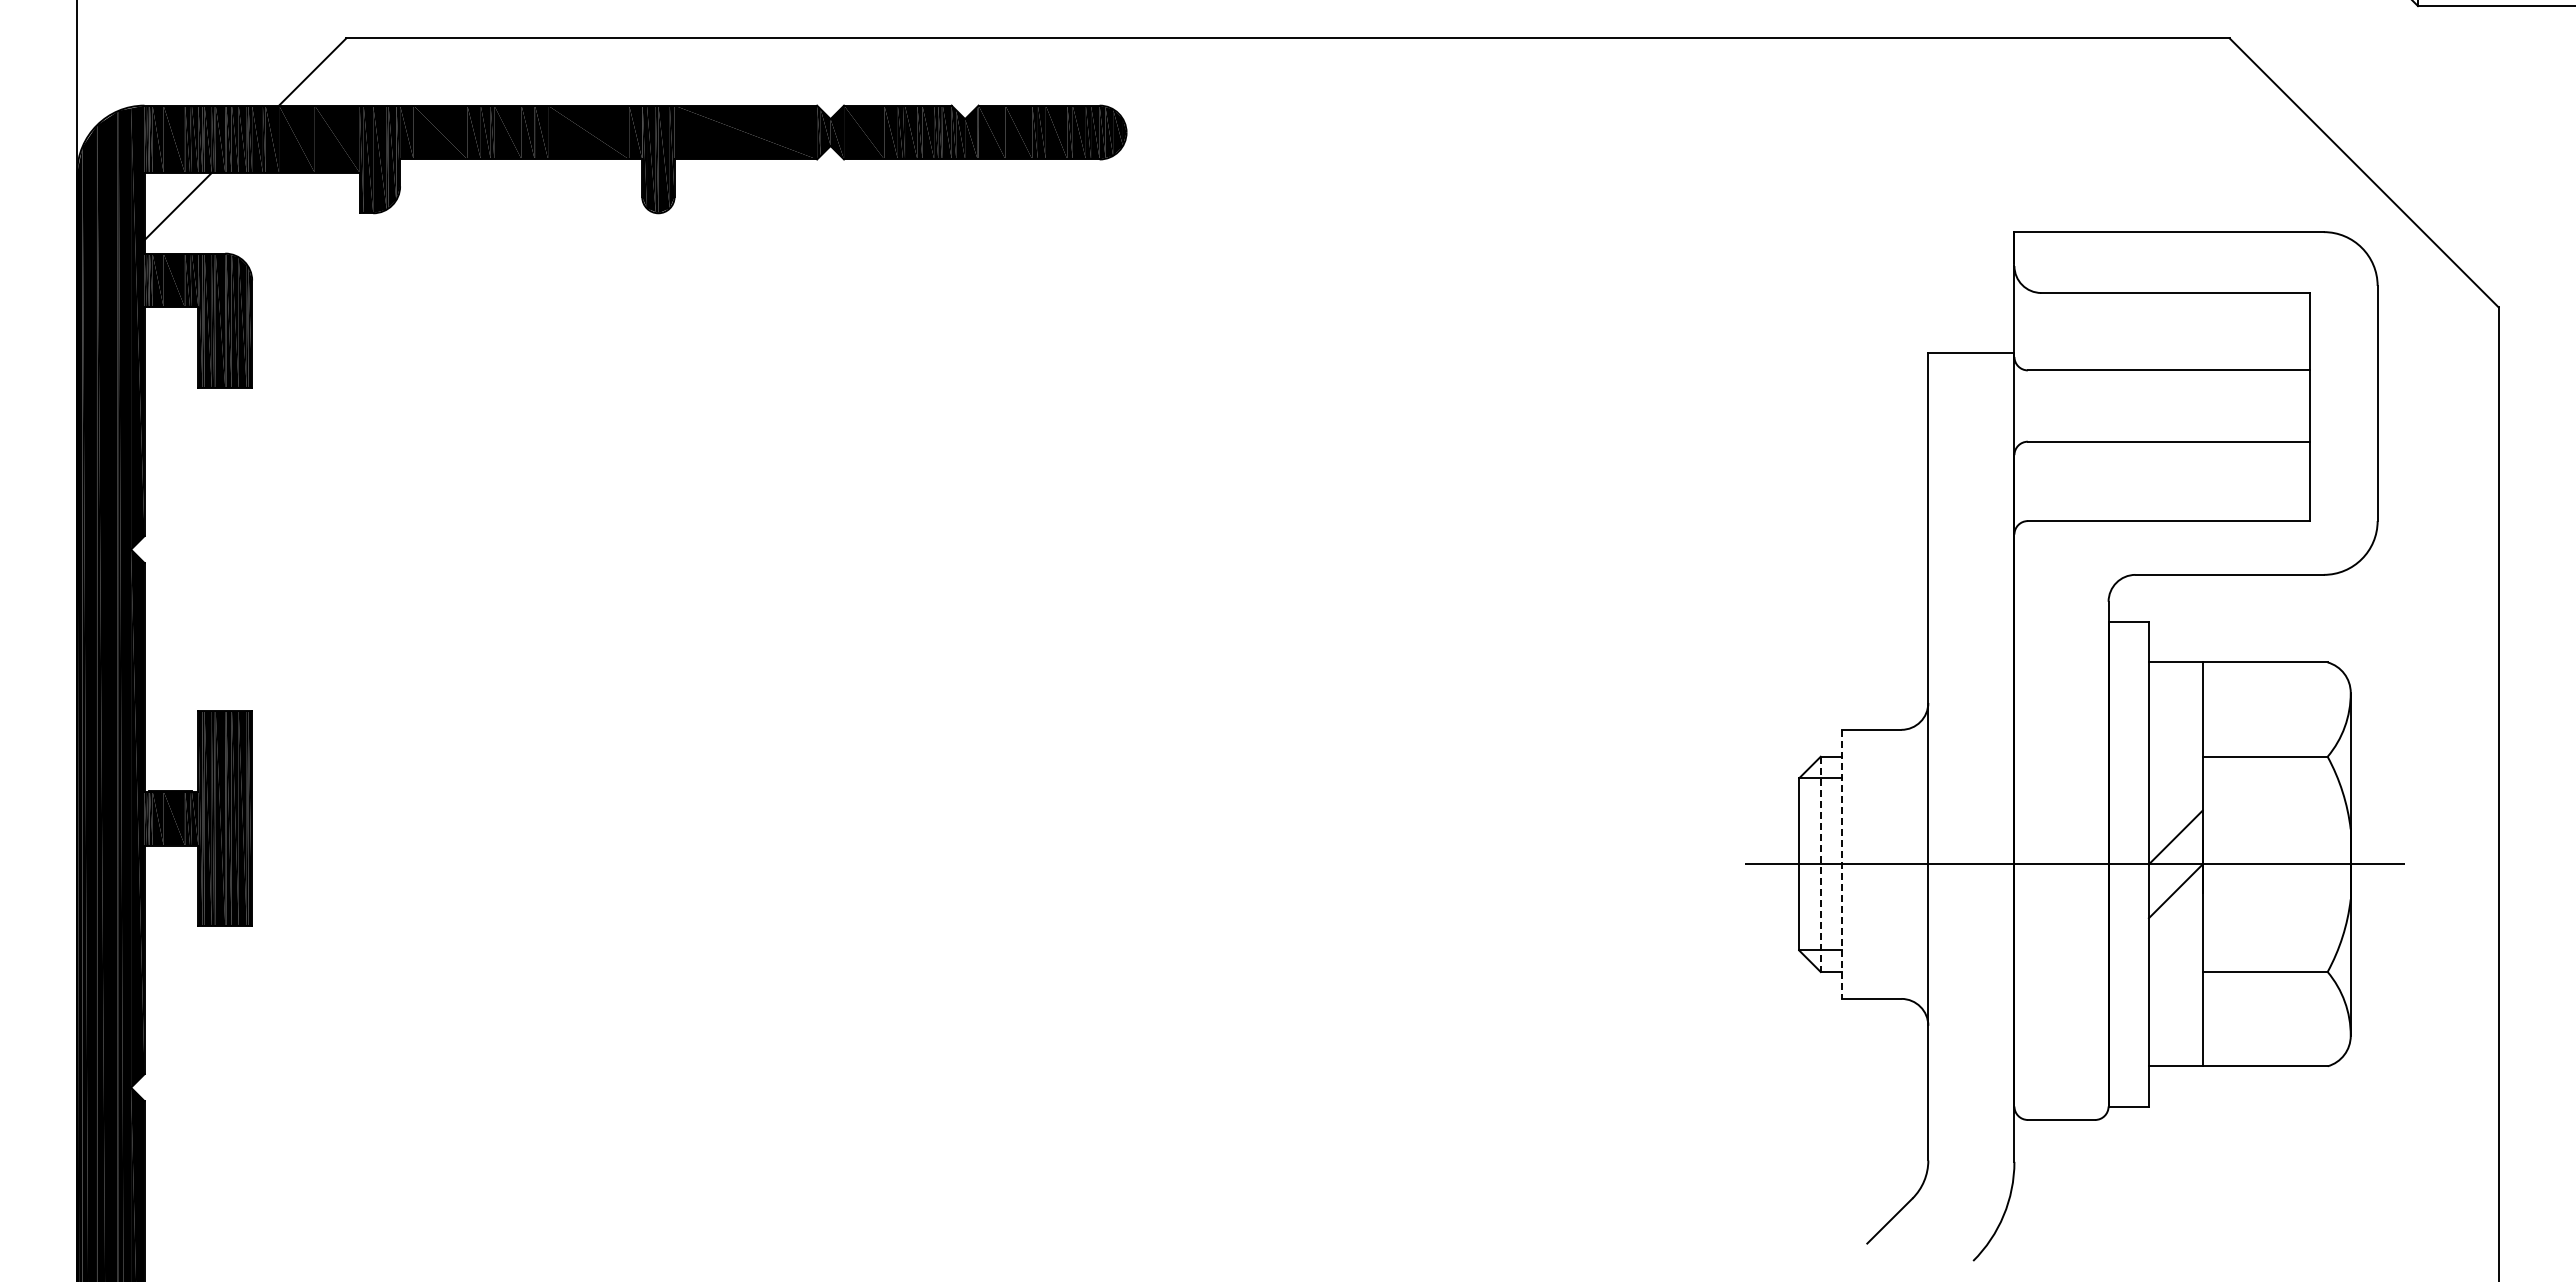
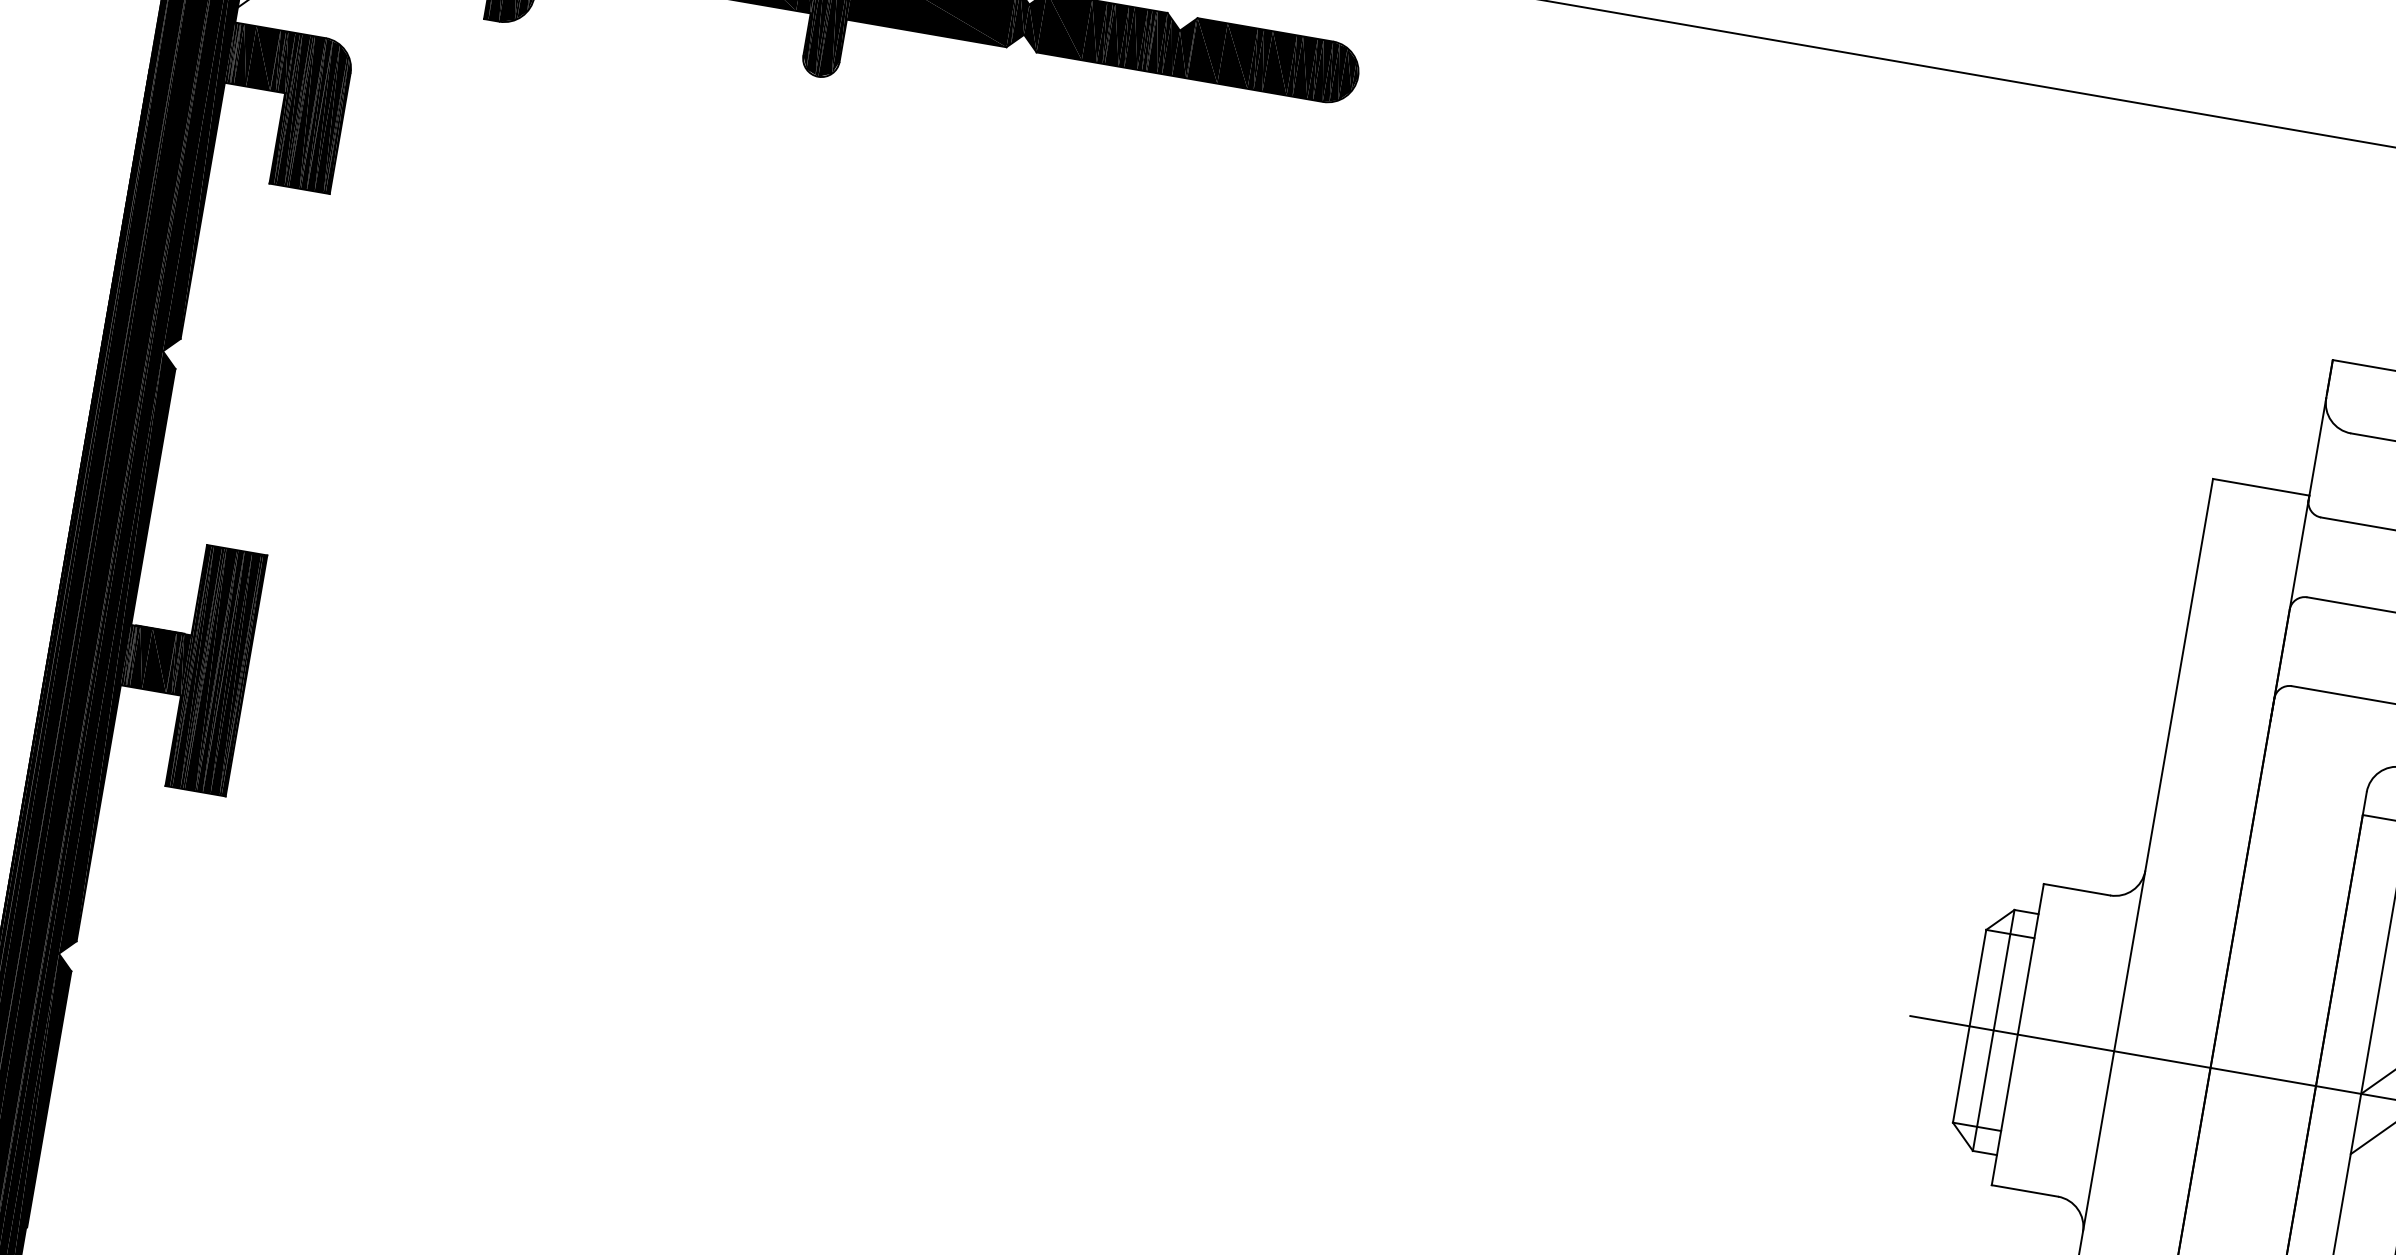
line: (1820, 864) -> (1993, 1030), dashed -> solid
line: (1842, 864) -> (2018, 1034), dashed -> solid

